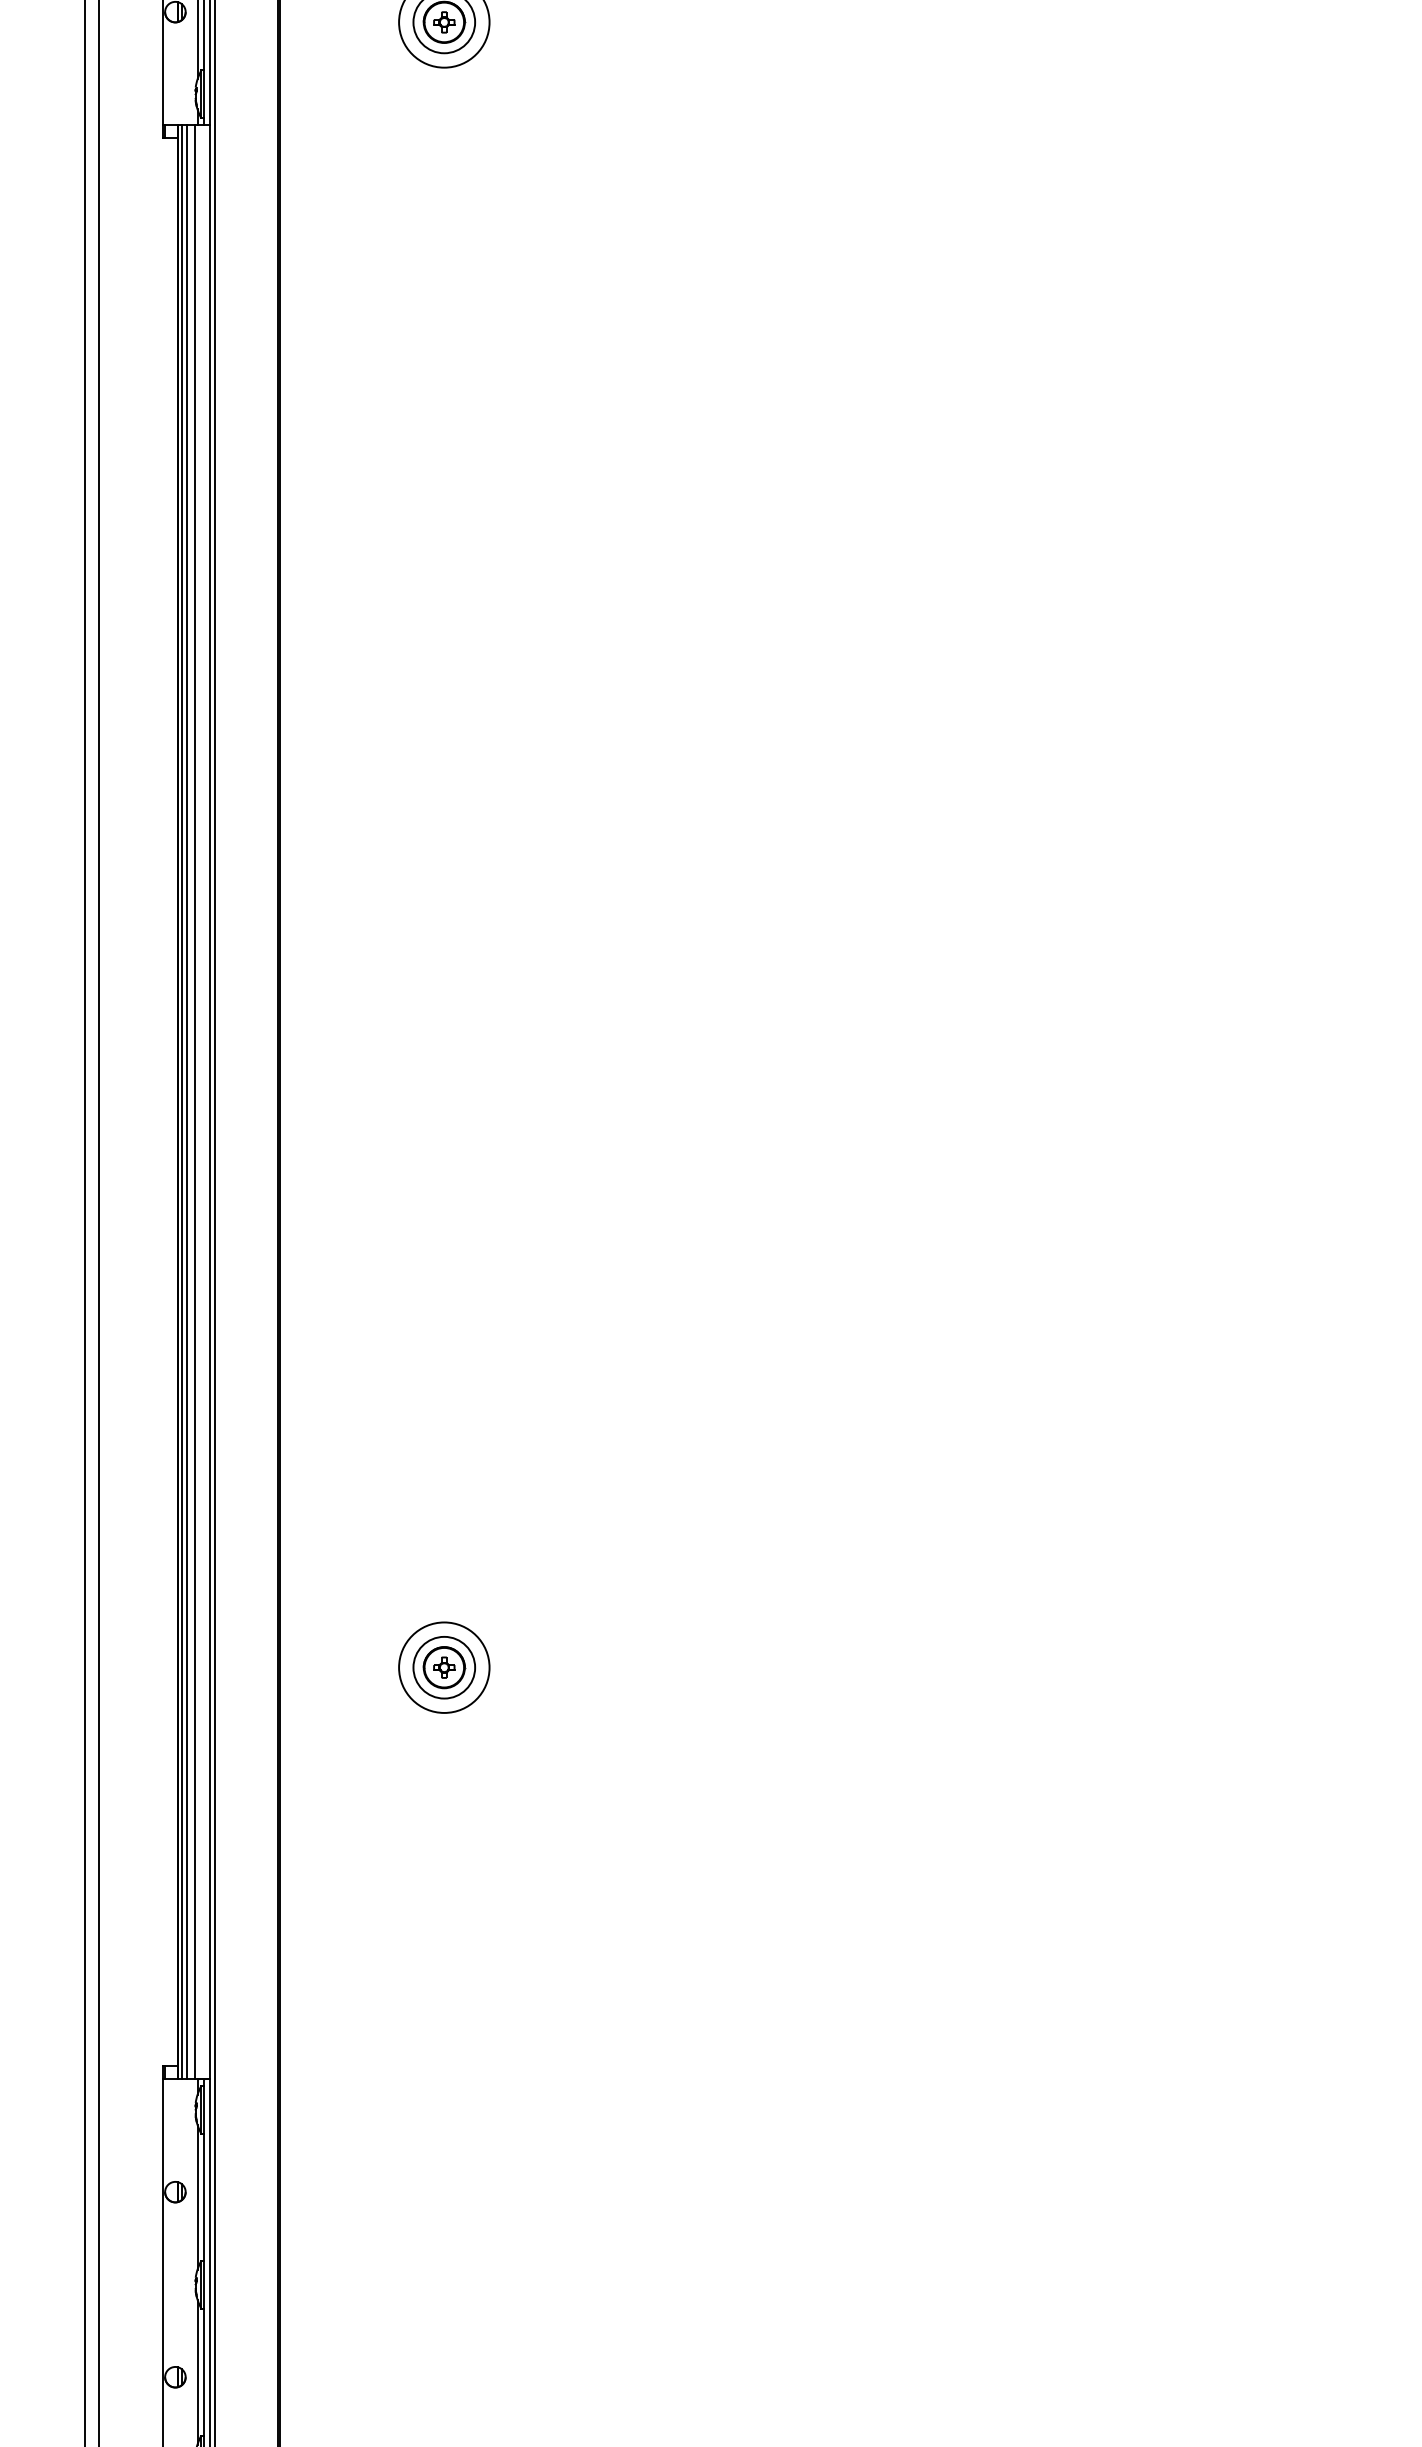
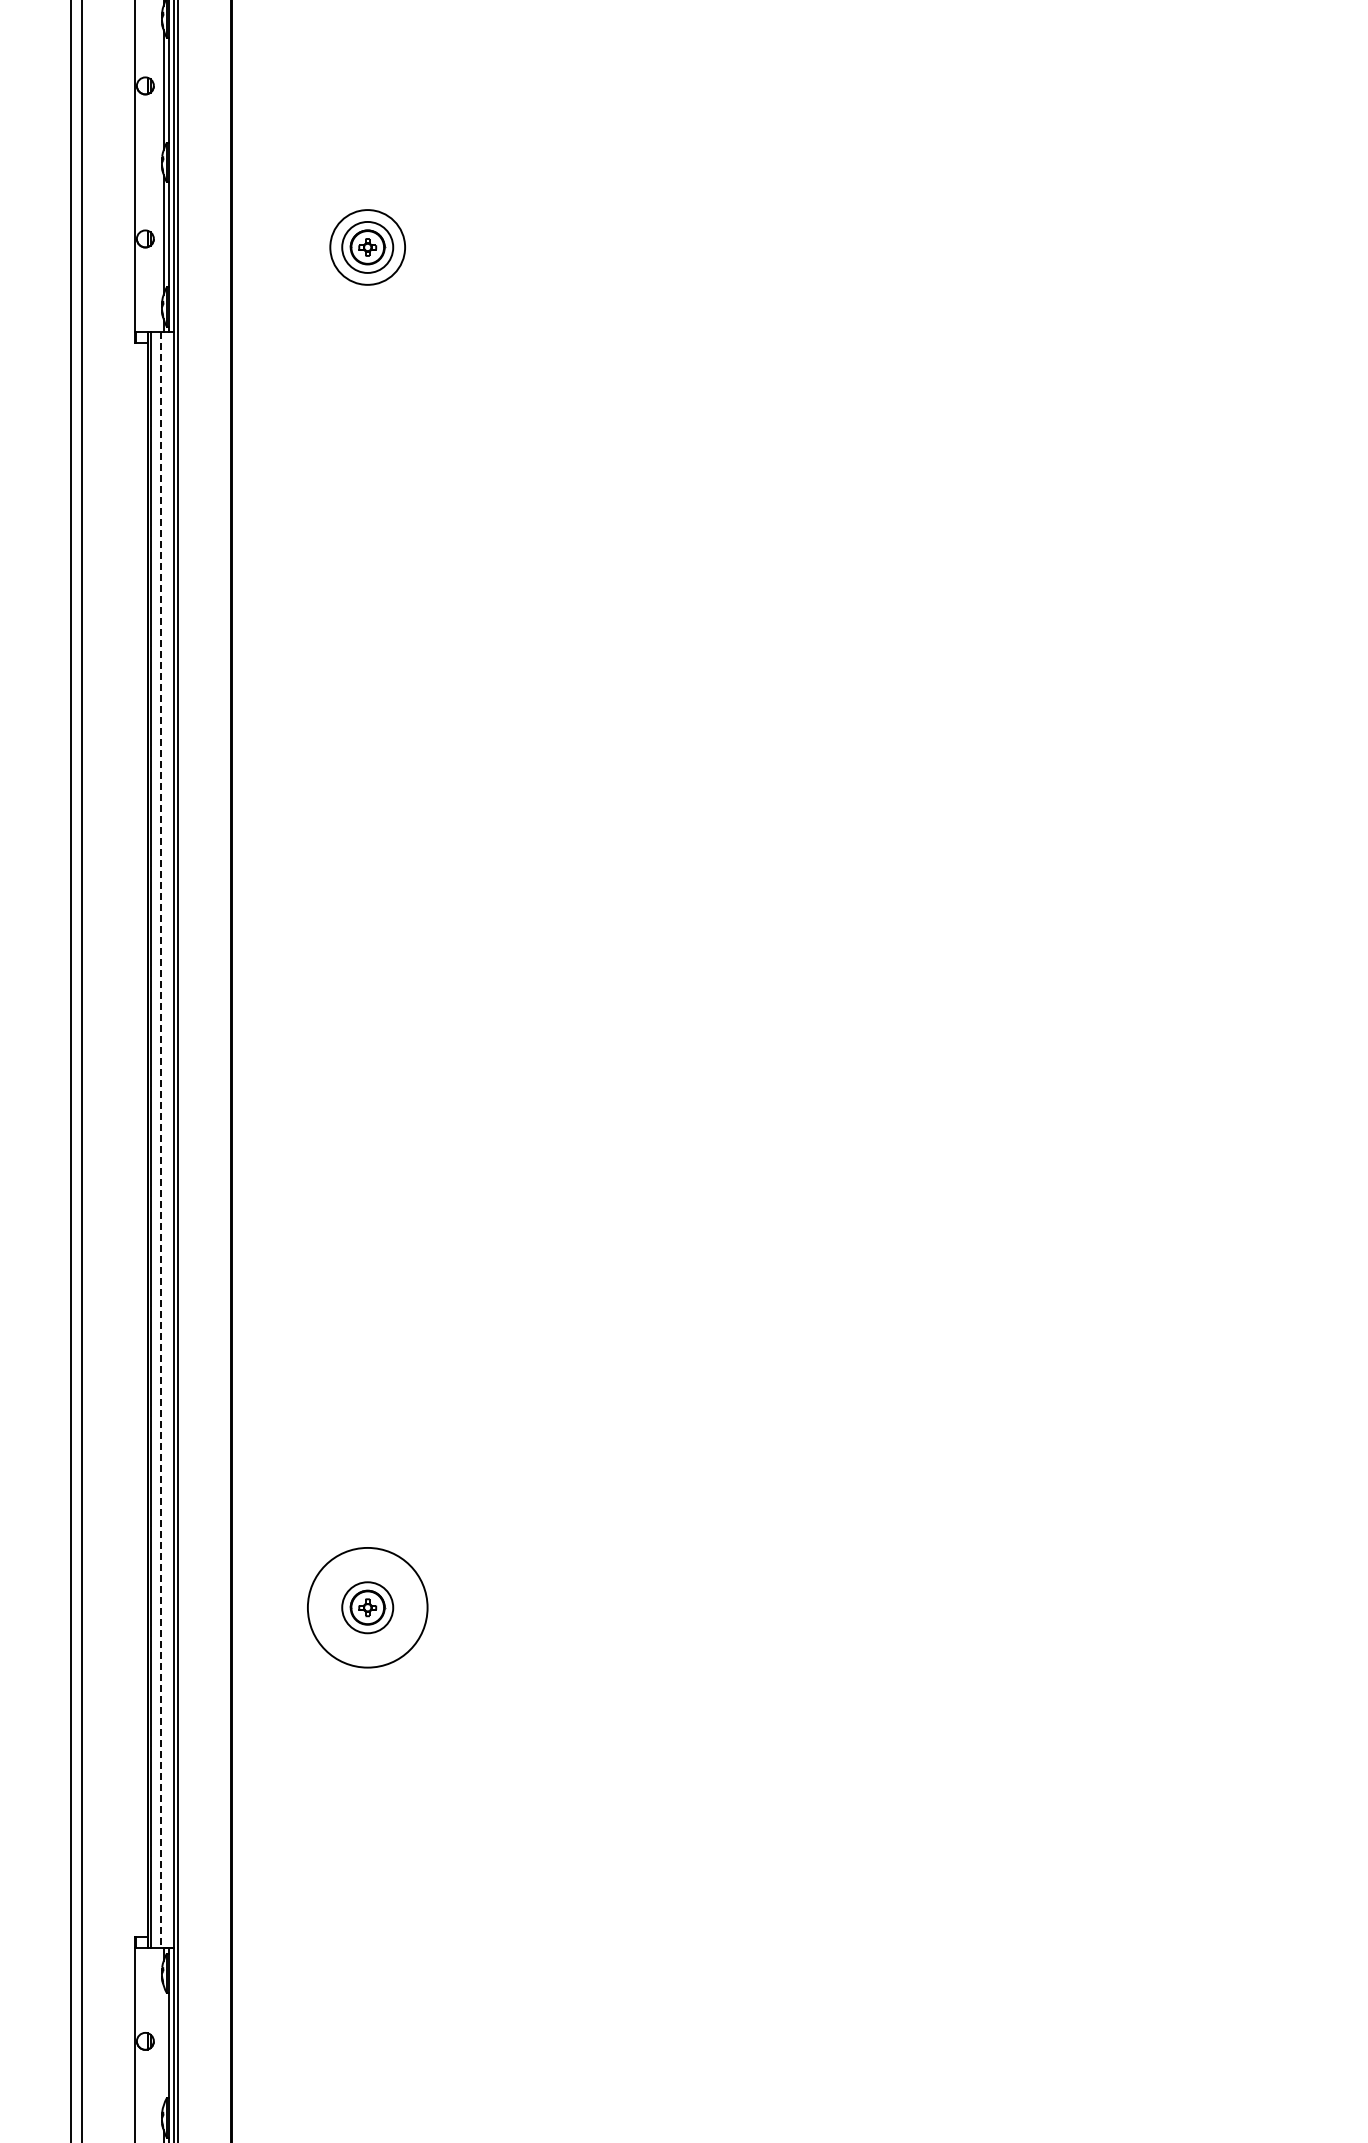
line: (186, 1101) -> (154, 1139), removed
line: (194, 1102) -> (161, 1140), solid -> dashed
circle: (444, 1667) -> (367, 1607), size x1.6
line: (197, 2197) -> (163, 2045), removed

